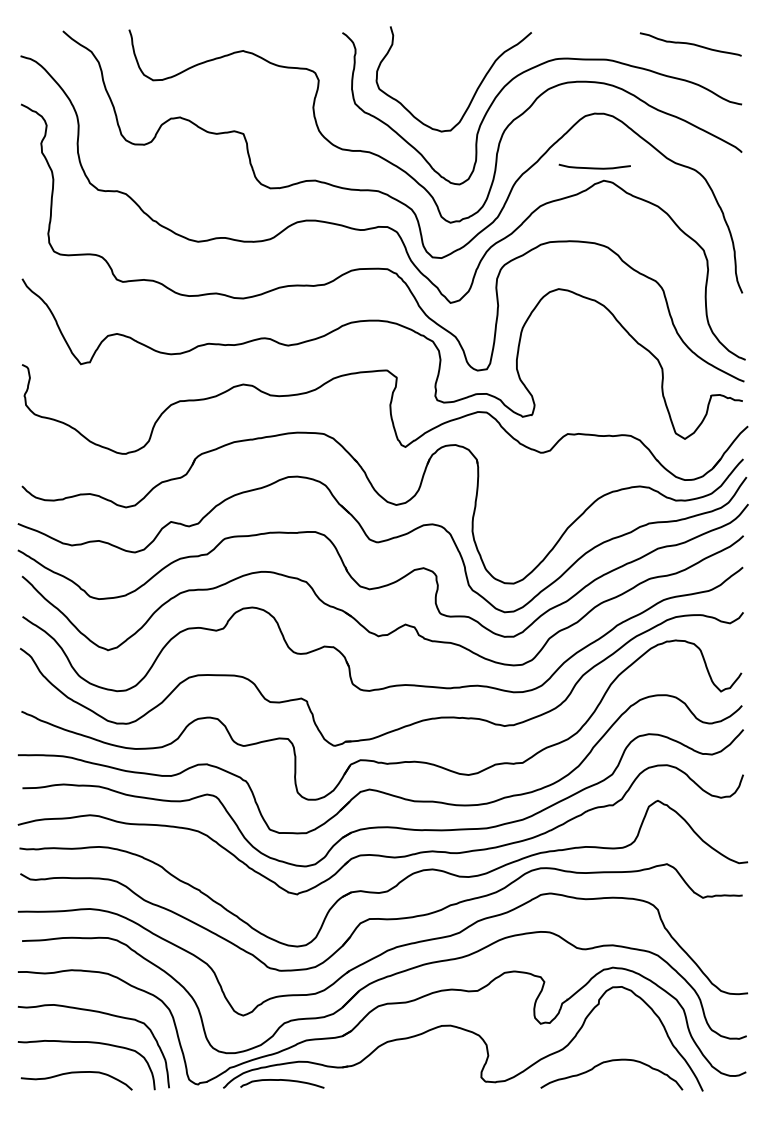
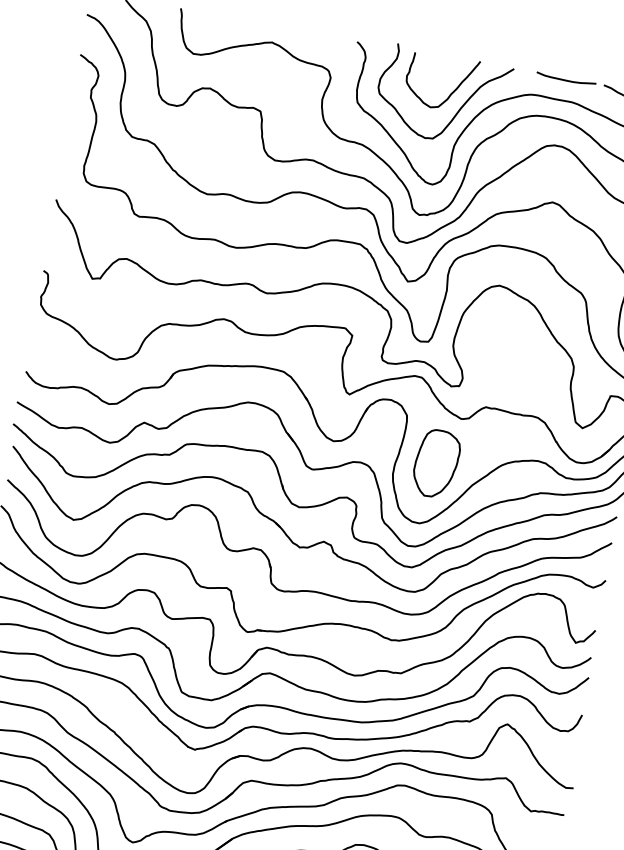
curve: (463, 72) -> (451, 92), added
curve: (594, 167) -> (566, 79), moved
part: (521, 509) -> (436, 463), added

